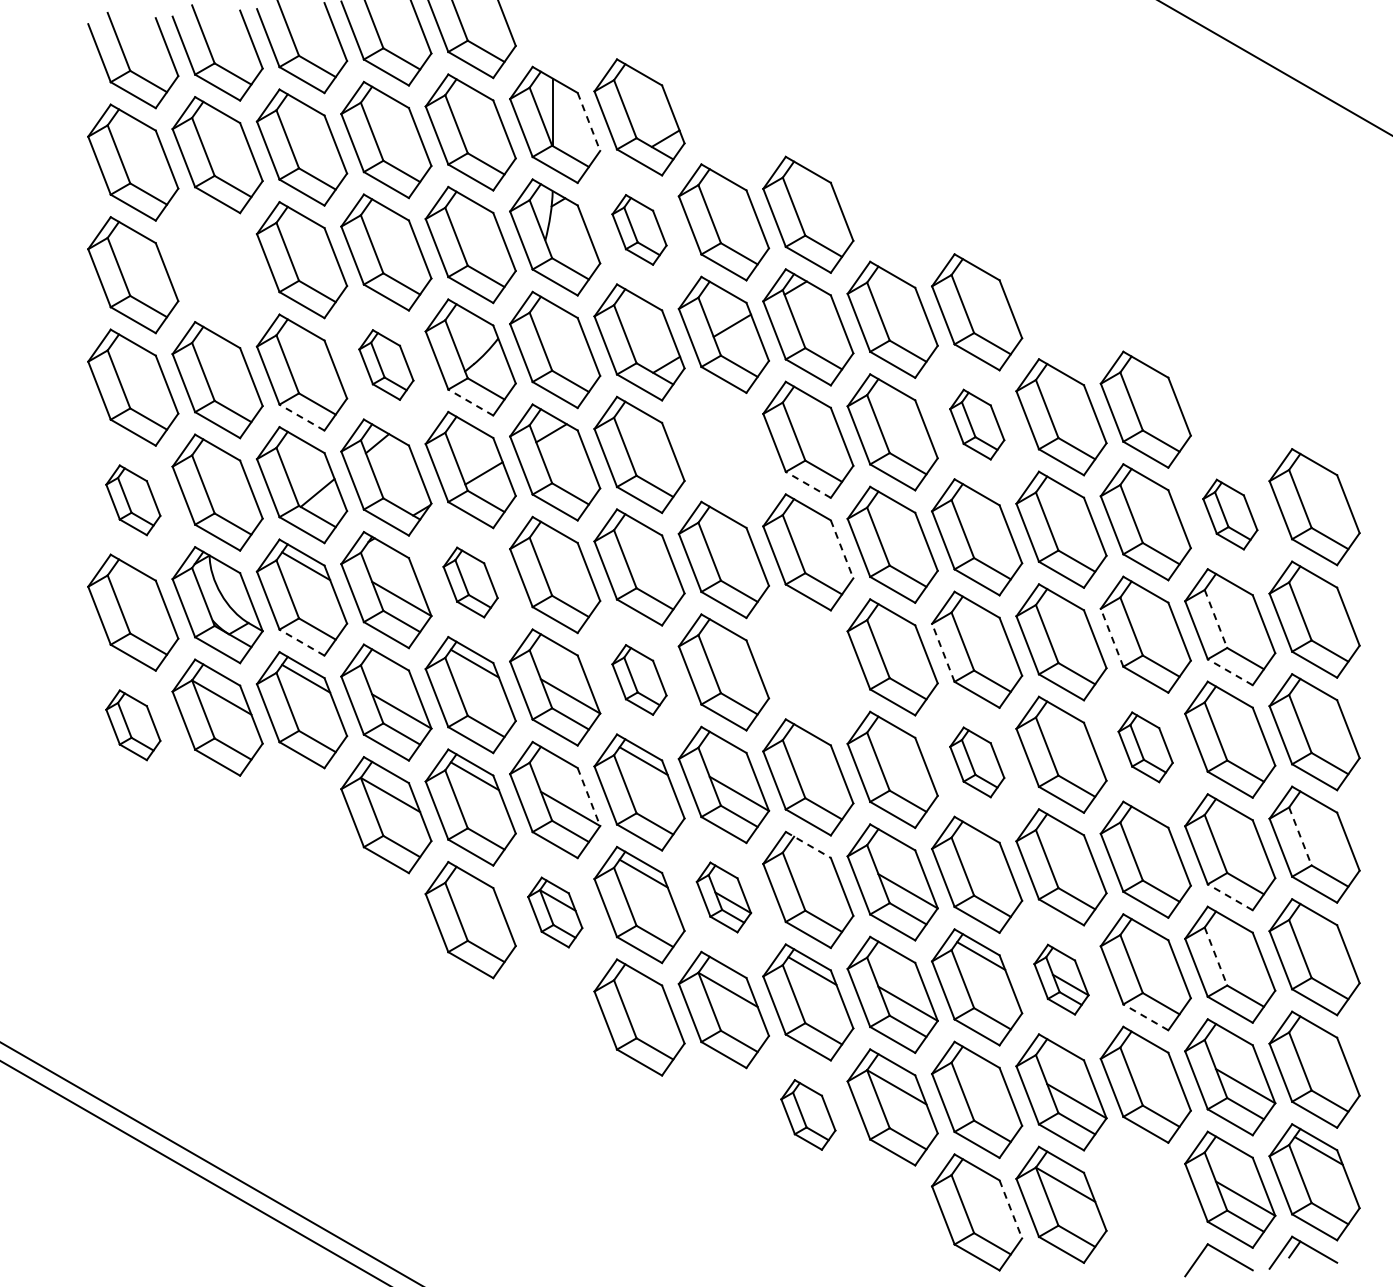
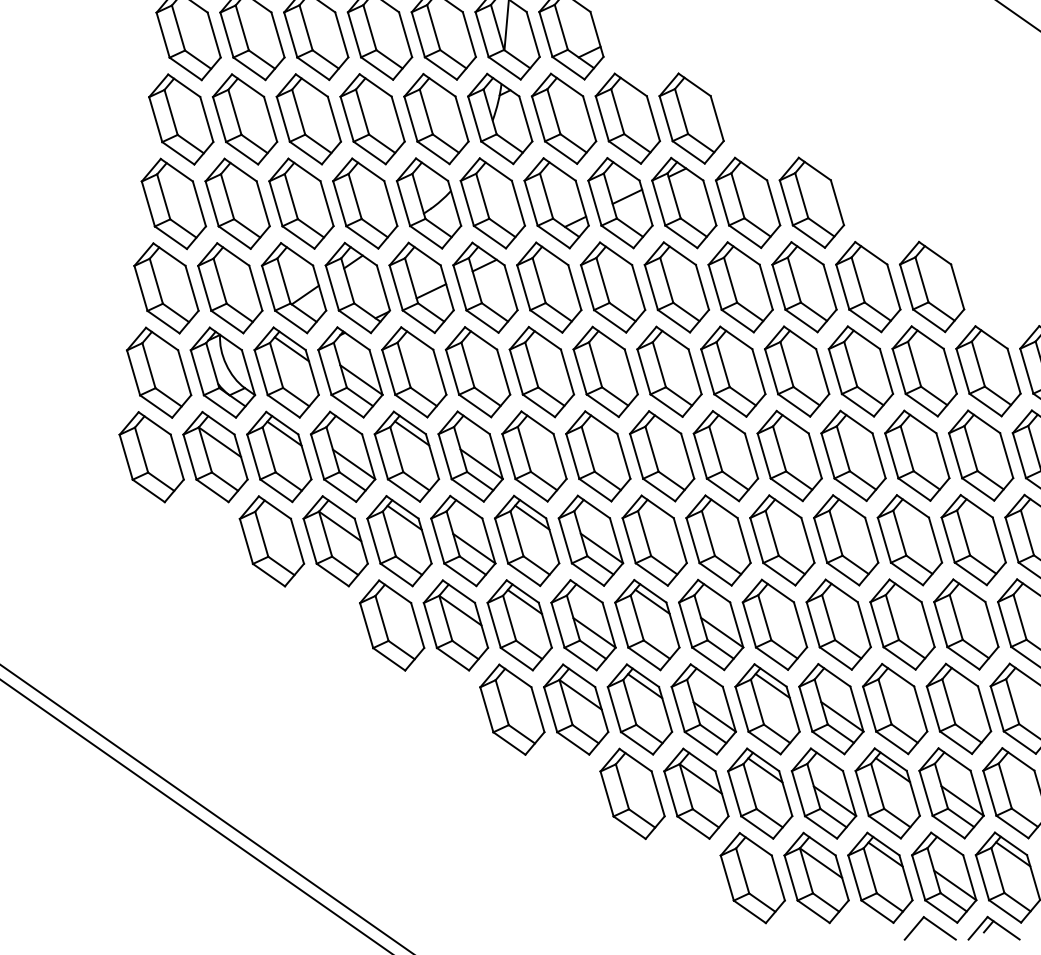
line: (589, 122) -> (533, 34), dashed -> solid
part: (639, 229) -> (564, 118), size x1.67
part: (217, 267) -> (244, 119), added
part: (386, 364) -> (365, 203), size x1.67
line: (470, 402) -> (425, 237), dashed -> solid
line: (302, 417) -> (298, 237), dashed -> solid
part: (977, 424) -> (804, 286), size x1.67
part: (723, 447) -> (612, 287), added
line: (807, 484) -> (673, 320), dashed -> solid
part: (133, 500) -> (166, 288), size x1.67
part: (1230, 514) -> (988, 371), size x1.67
line: (842, 549) -> (695, 371), dashed -> solid
part: (470, 582) -> (414, 372), size x1.67
line: (1216, 619) -> (971, 448), dashed -> solid
line: (1111, 637) -> (891, 455), dashed -> solid
line: (302, 642) -> (284, 406), dashed -> solid
line: (943, 652) -> (764, 455), dashed -> solid
part: (808, 664) -> (662, 455), added
line: (1230, 672) -> (978, 489), dashed -> solid
part: (639, 679) -> (534, 456), size x1.67
part: (133, 725) -> (151, 457), size x1.67
part: (1145, 747) -> (909, 540), size x1.67
part: (977, 762) -> (782, 540), size x1.67
line: (589, 797) -> (489, 541), dashed -> solid
part: (301, 822) -> (271, 541), added
line: (1300, 836) -> (1020, 617), dashed -> solid
line: (808, 845) -> (650, 591), dashed -> solid
line: (812, 858) -> (652, 601), added
part: (723, 897) -> (583, 625), size x1.67
line: (1230, 897) -> (963, 658), dashed -> solid
part: (555, 912) -> (456, 625), size x1.67
line: (1216, 957) -> (949, 702), dashed -> solid
part: (1061, 979) -> (831, 708), size x1.67
line: (1145, 1017) -> (891, 742), dashed -> solid
line: (1149, 1053) -> (892, 770), added
line: (981, 1068) -> (765, 770), added
part: (808, 1114) -> (632, 793), size x1.67
part: (1145, 1197) -> (880, 877), added
line: (1011, 1209) -> (778, 878), dashed -> solid

